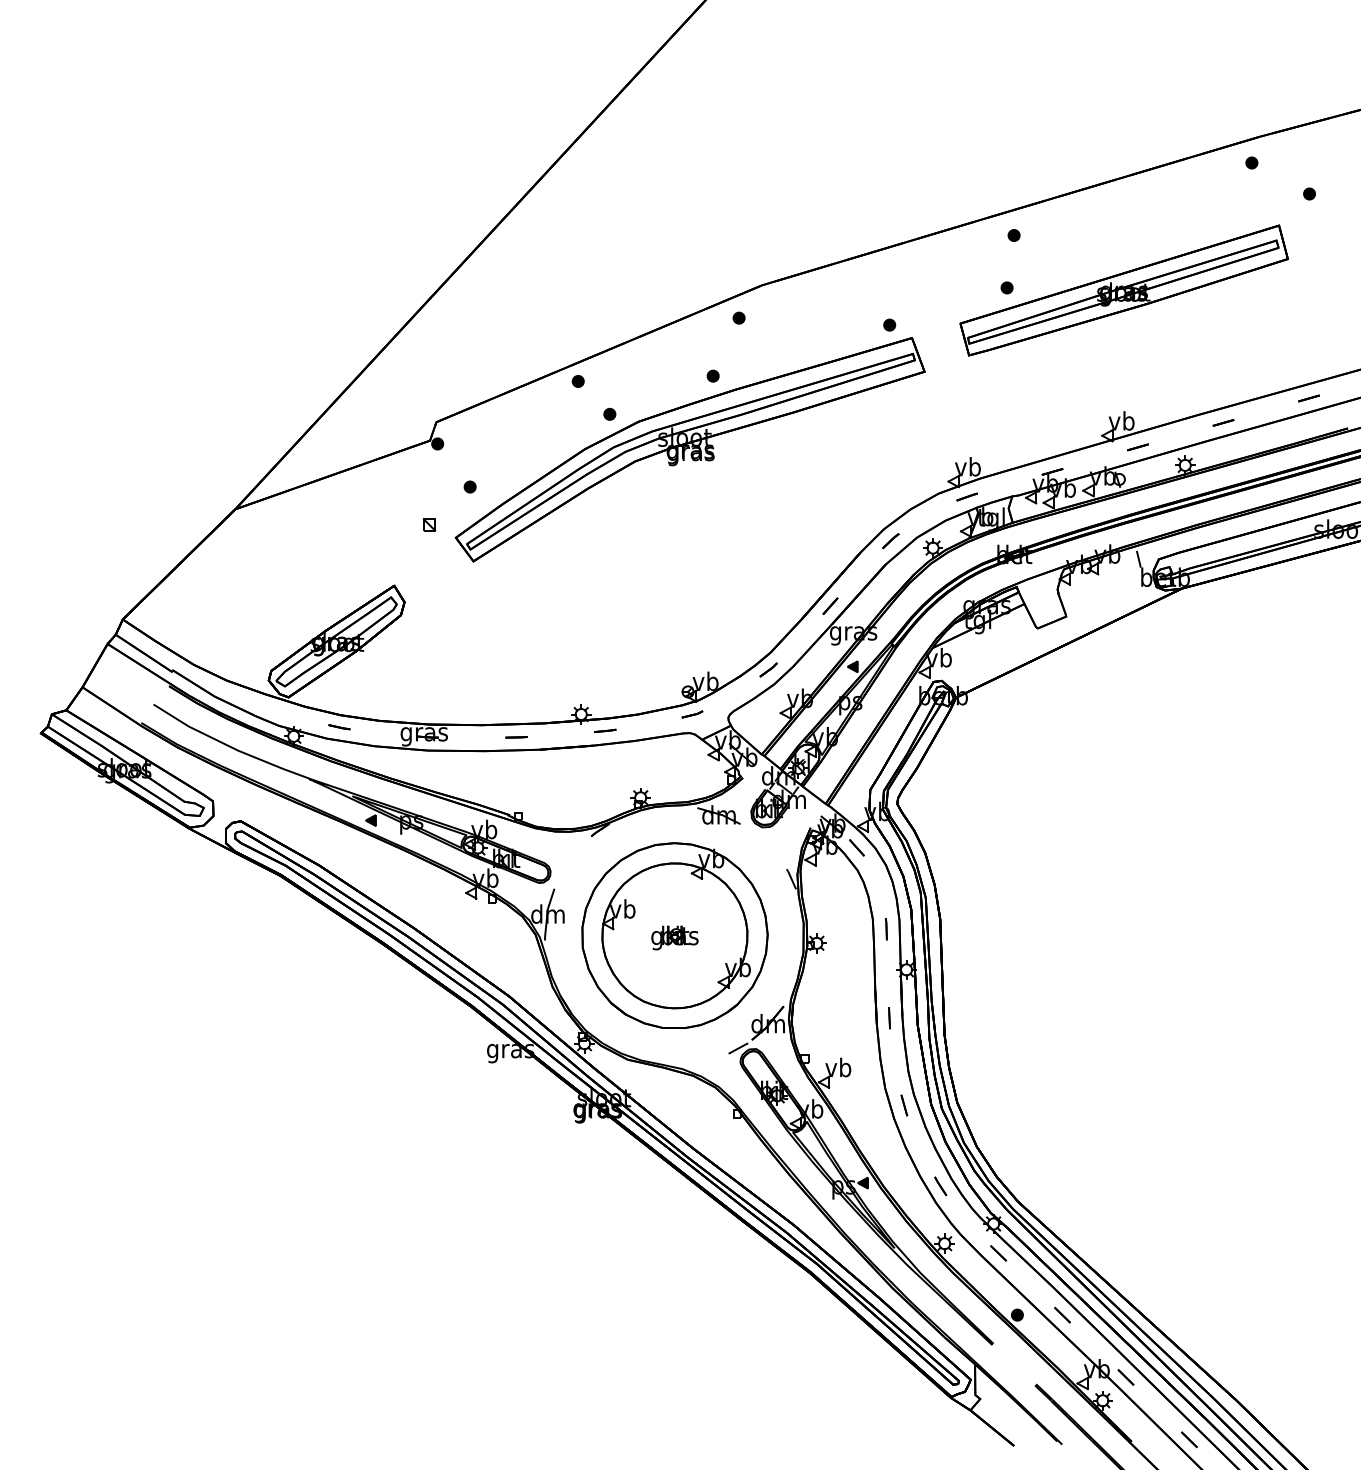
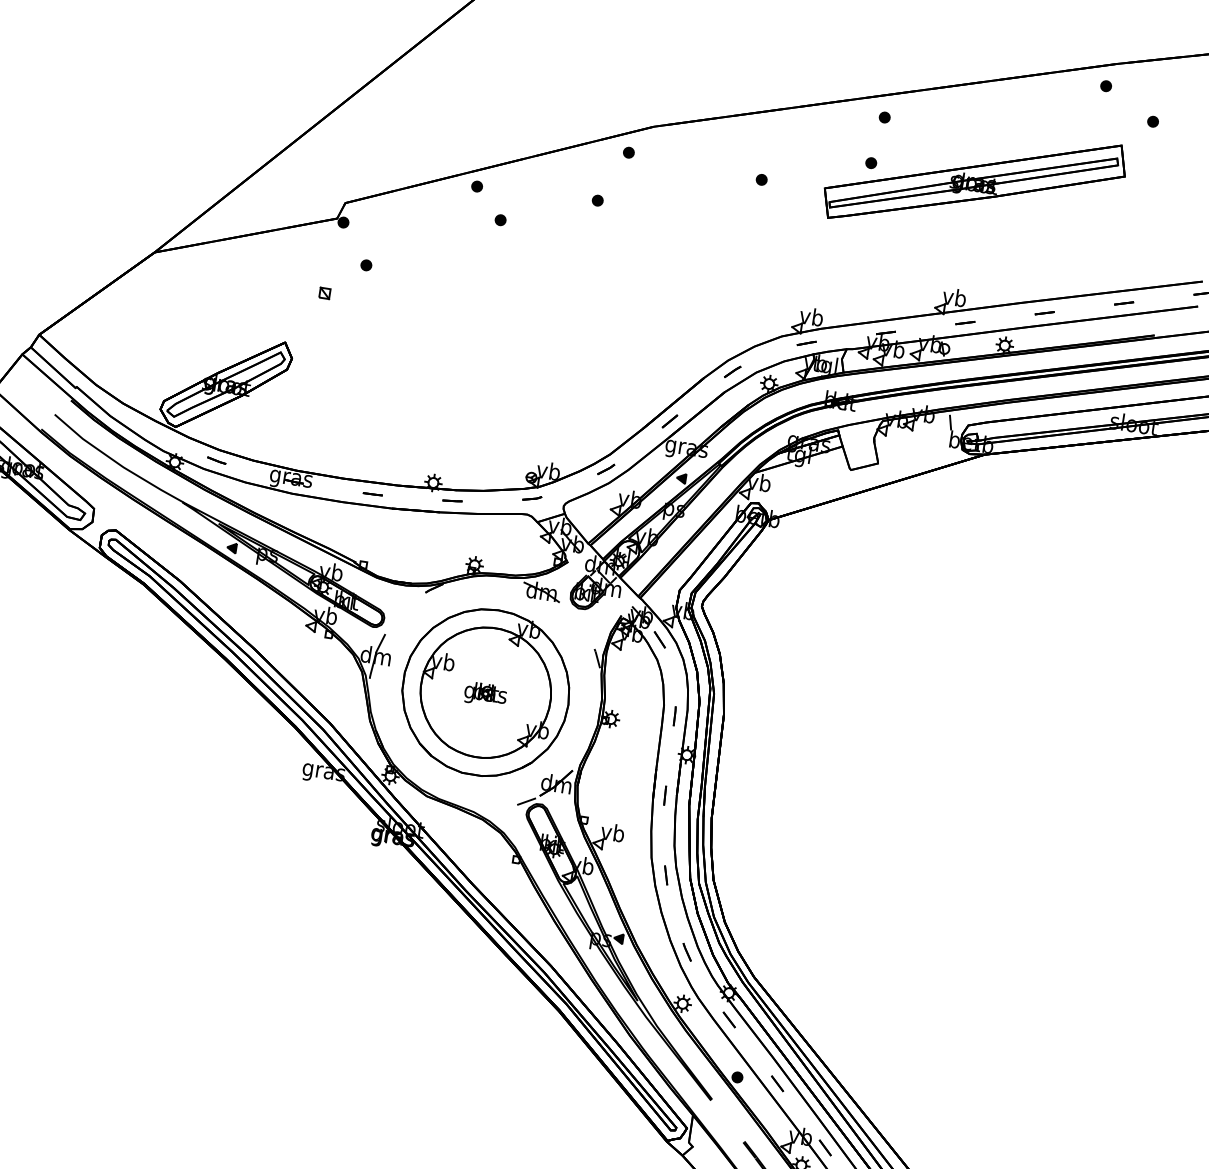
part: (689, 449) -> (566, 262), removed

